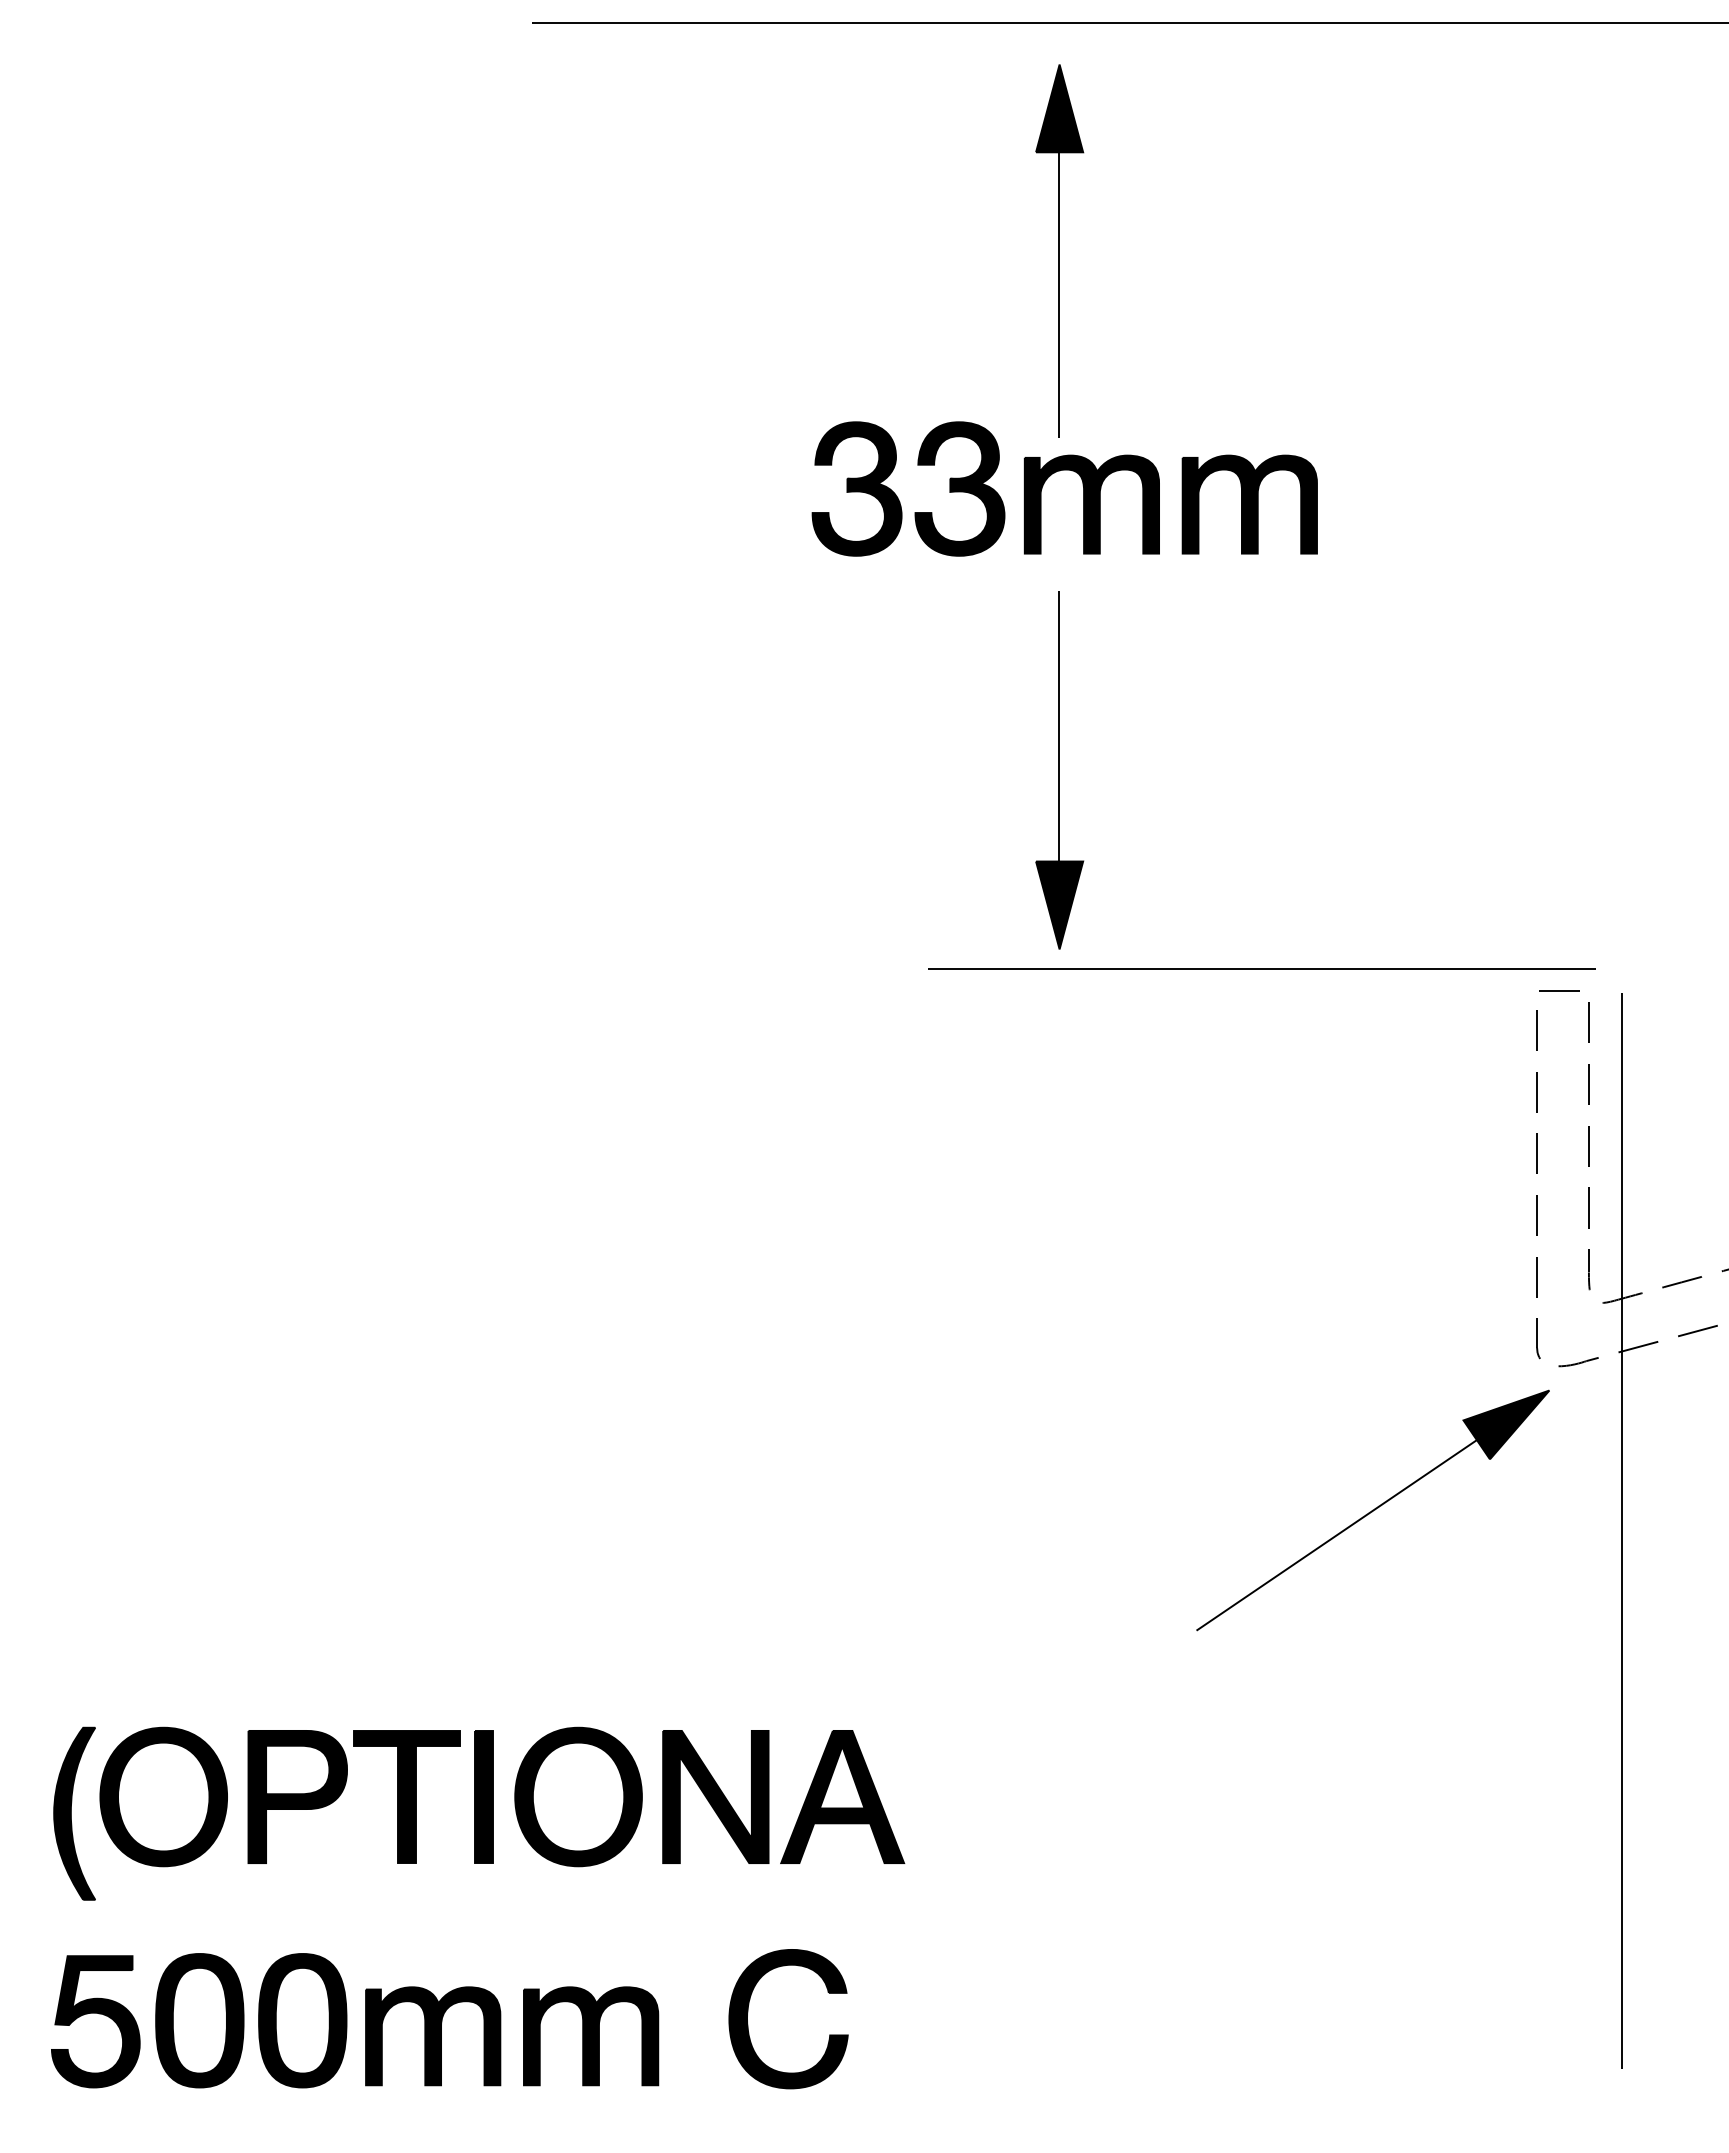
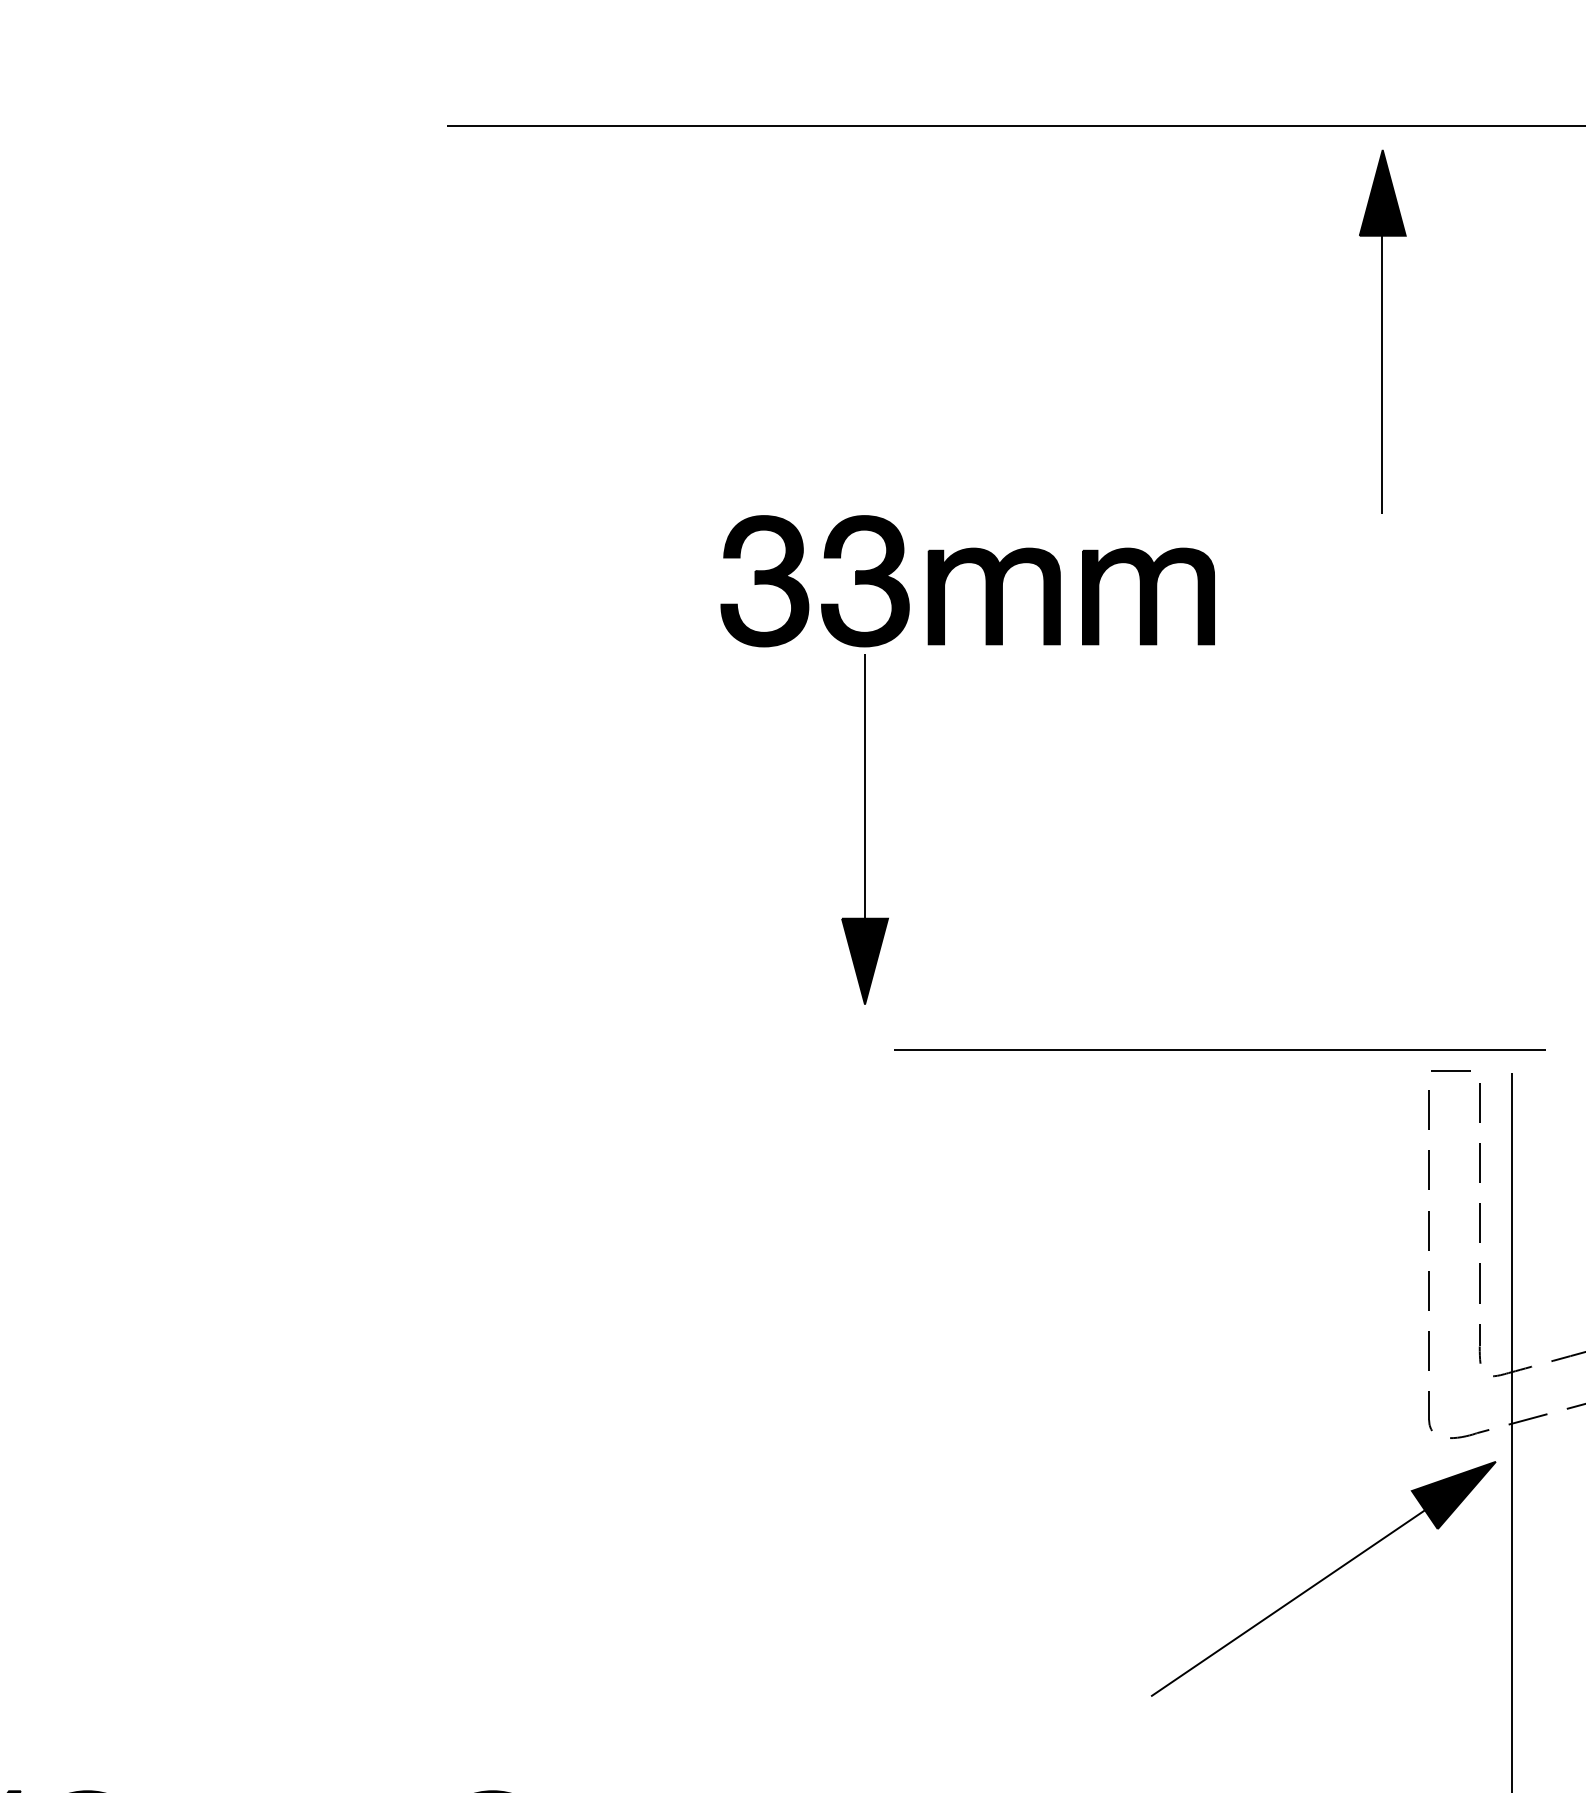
part: (1059, 250) -> (1382, 331), moved
part: (1059, 770) -> (864, 829), moved
line: (1261, 968) -> (1219, 1049), moved
part: (1372, 1510) -> (1323, 1579), moved

